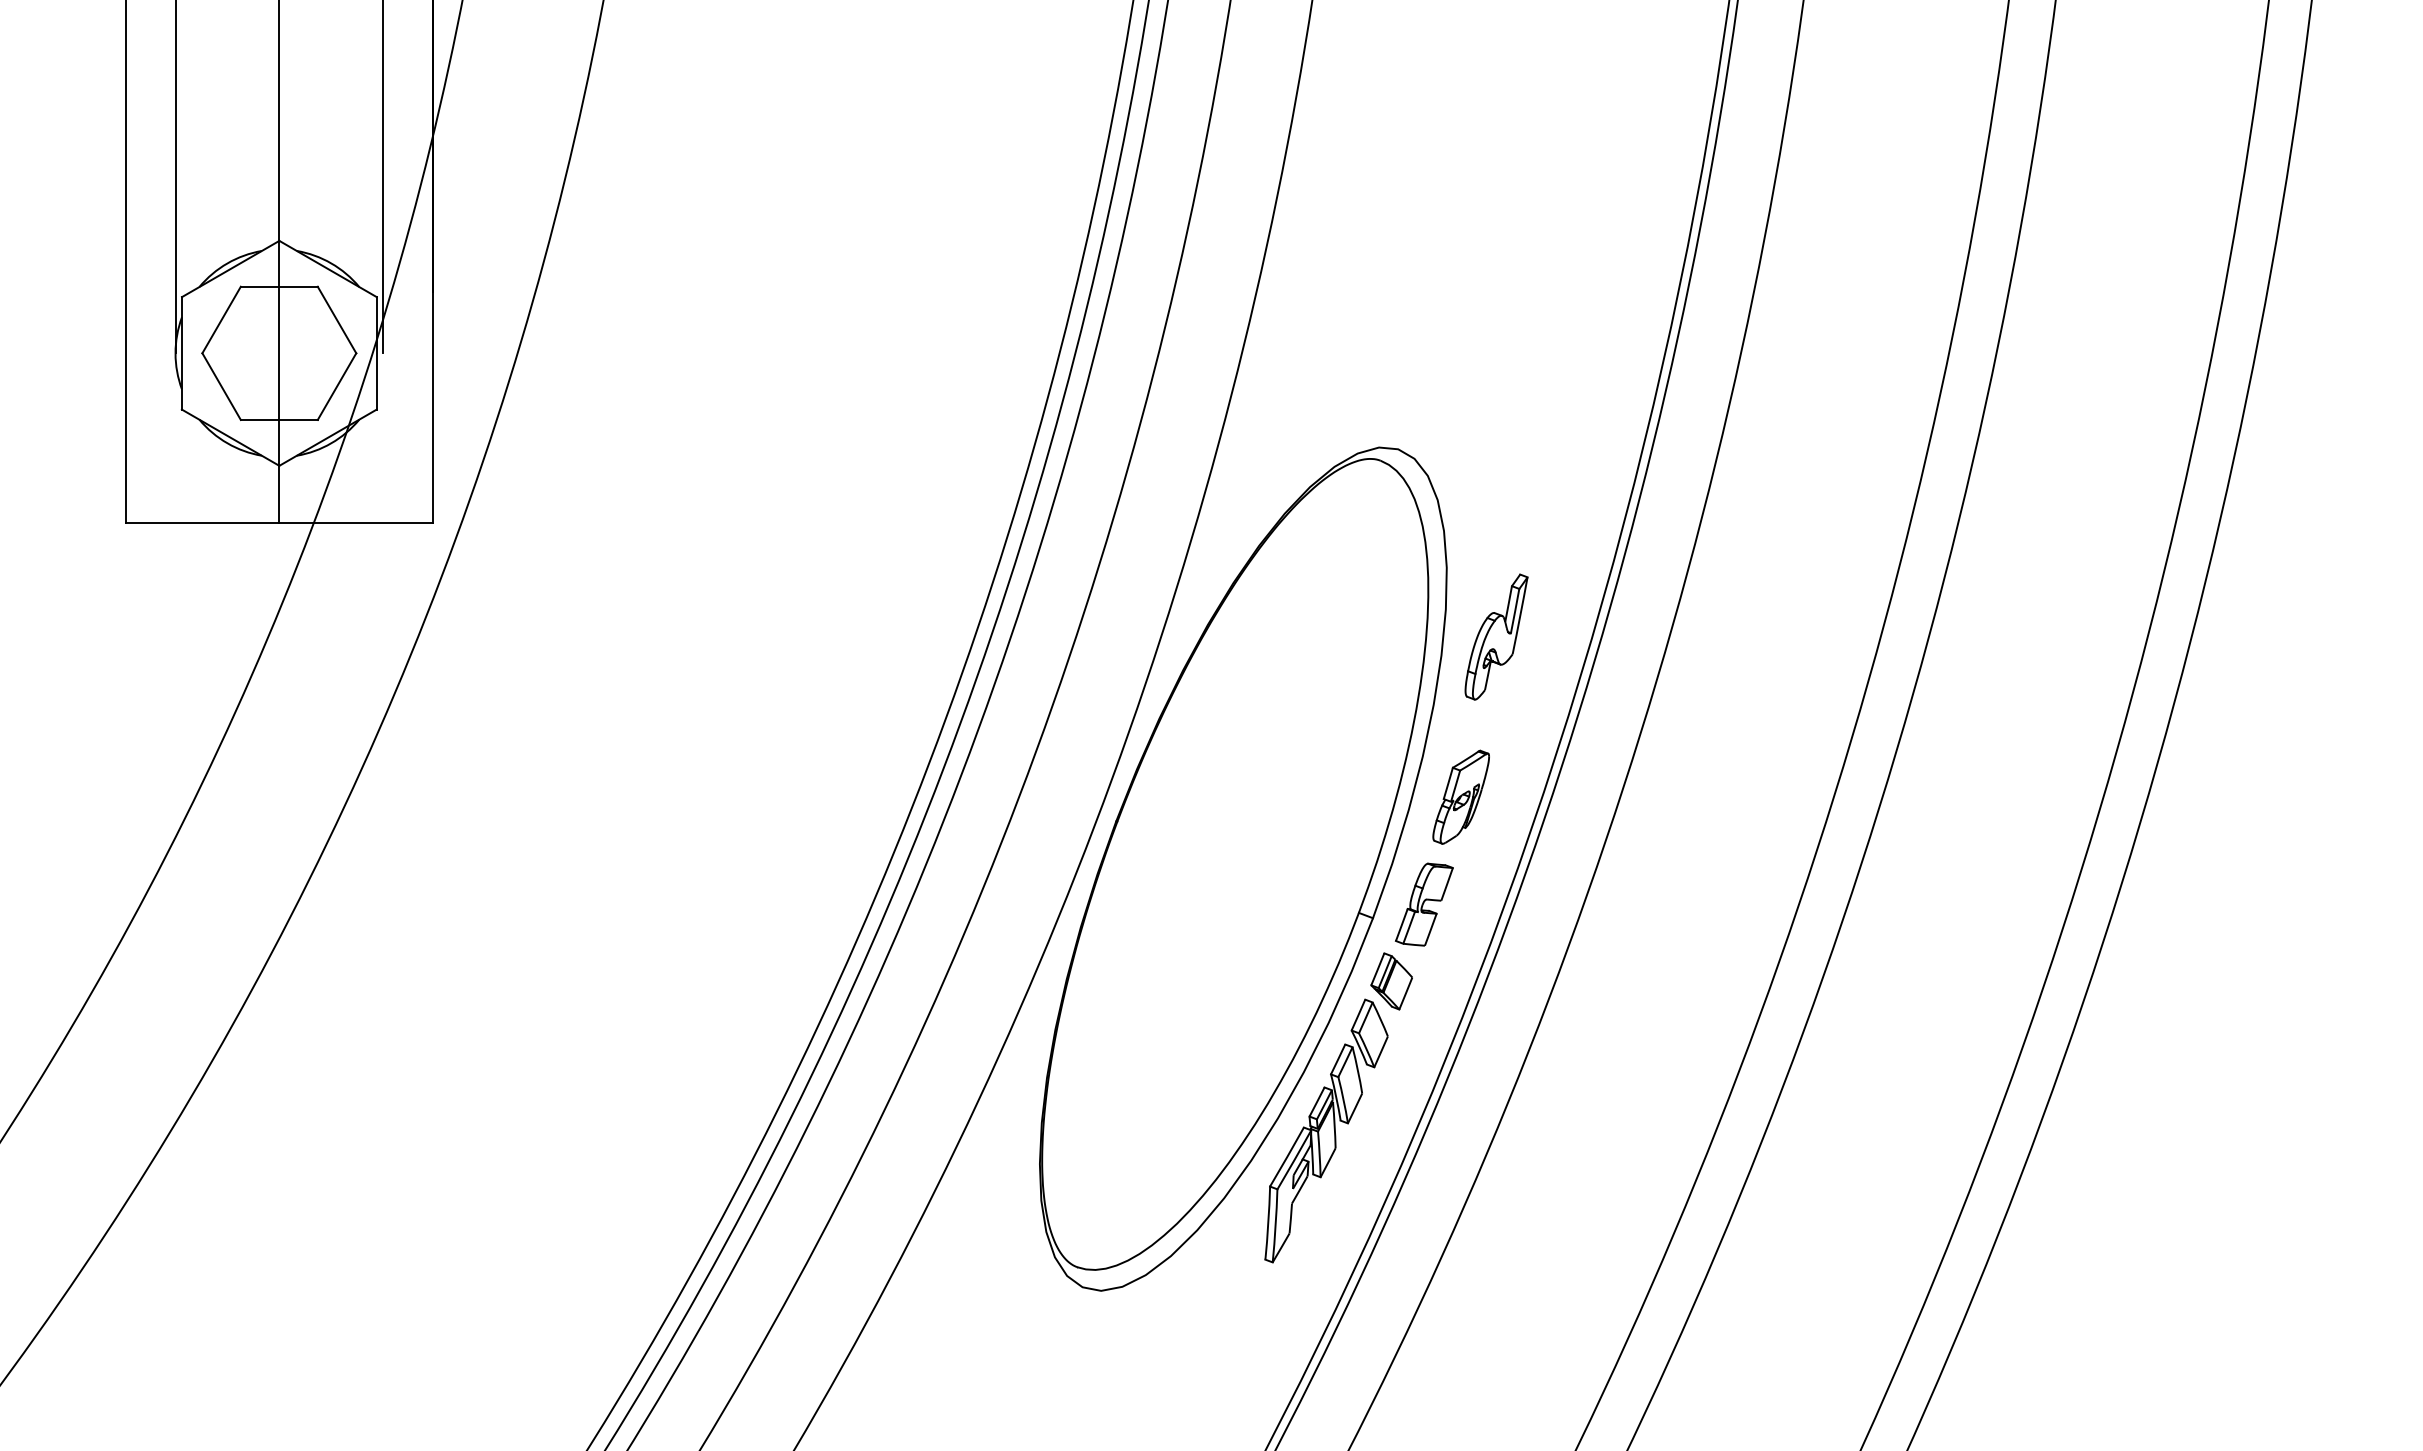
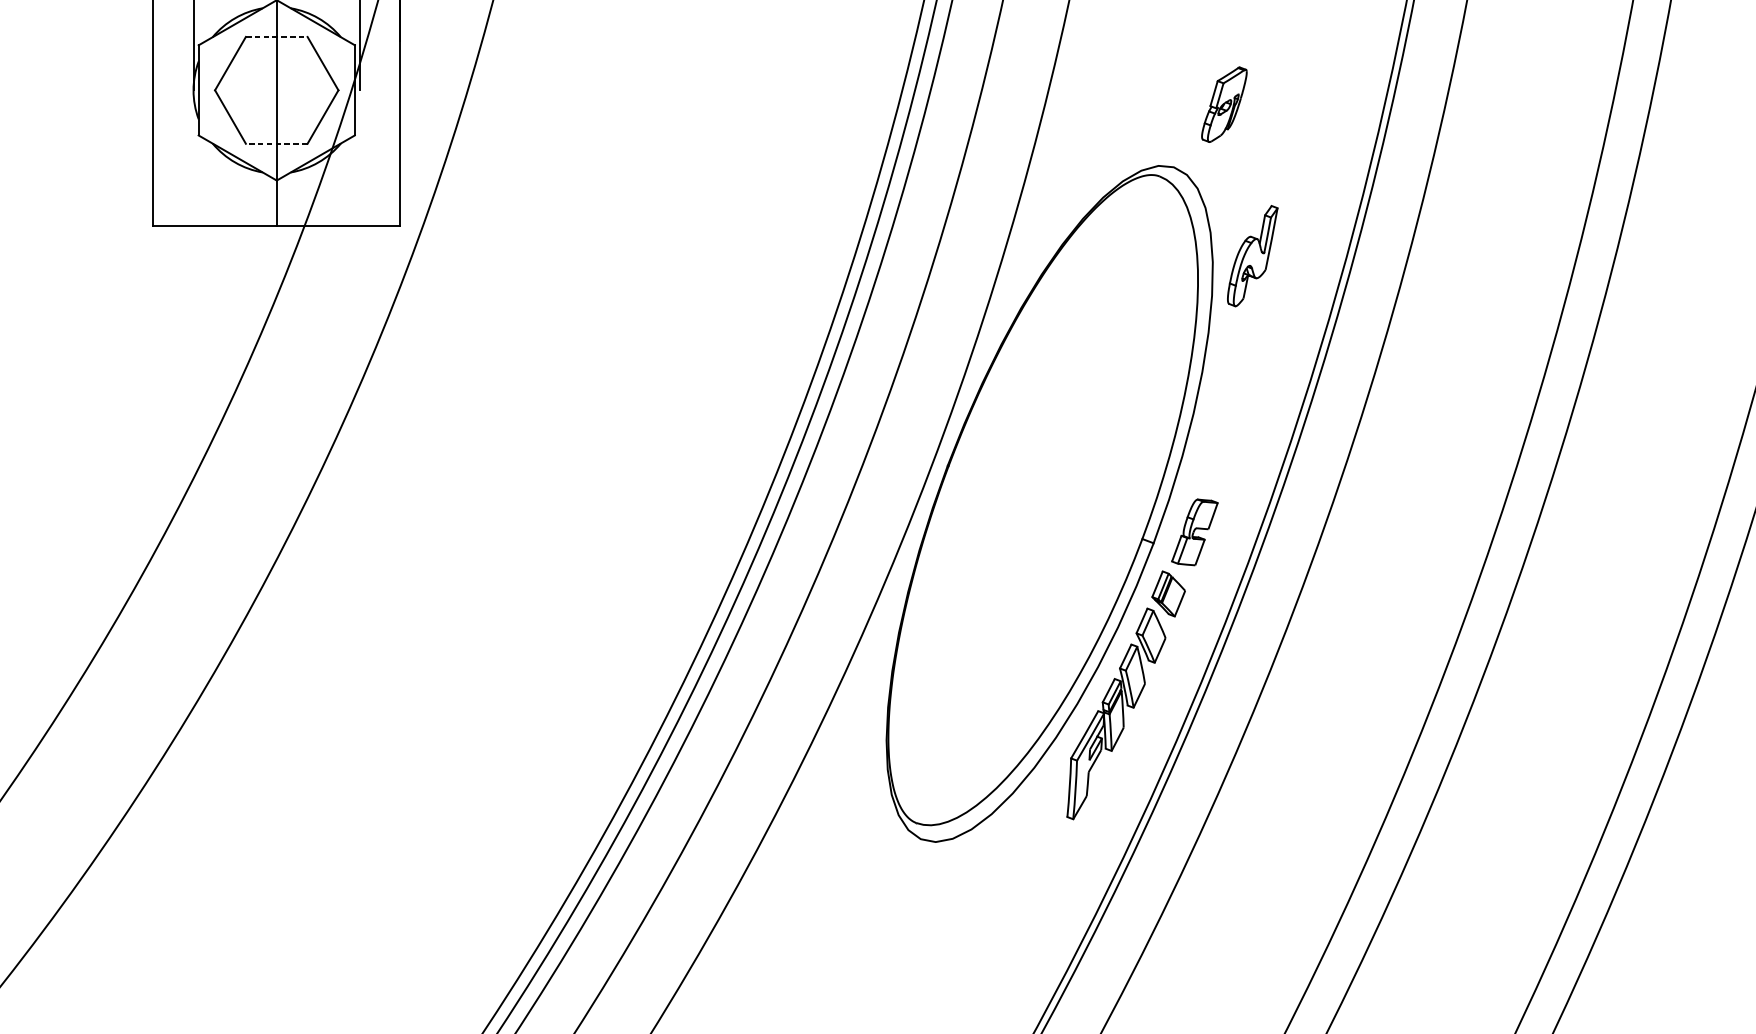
line: (279, 286) -> (276, 36), solid -> dashed
line: (278, 419) -> (276, 143), solid -> dashed
part: (1496, 636) -> (1252, 255), moved
part: (1460, 796) -> (1223, 104), moved

